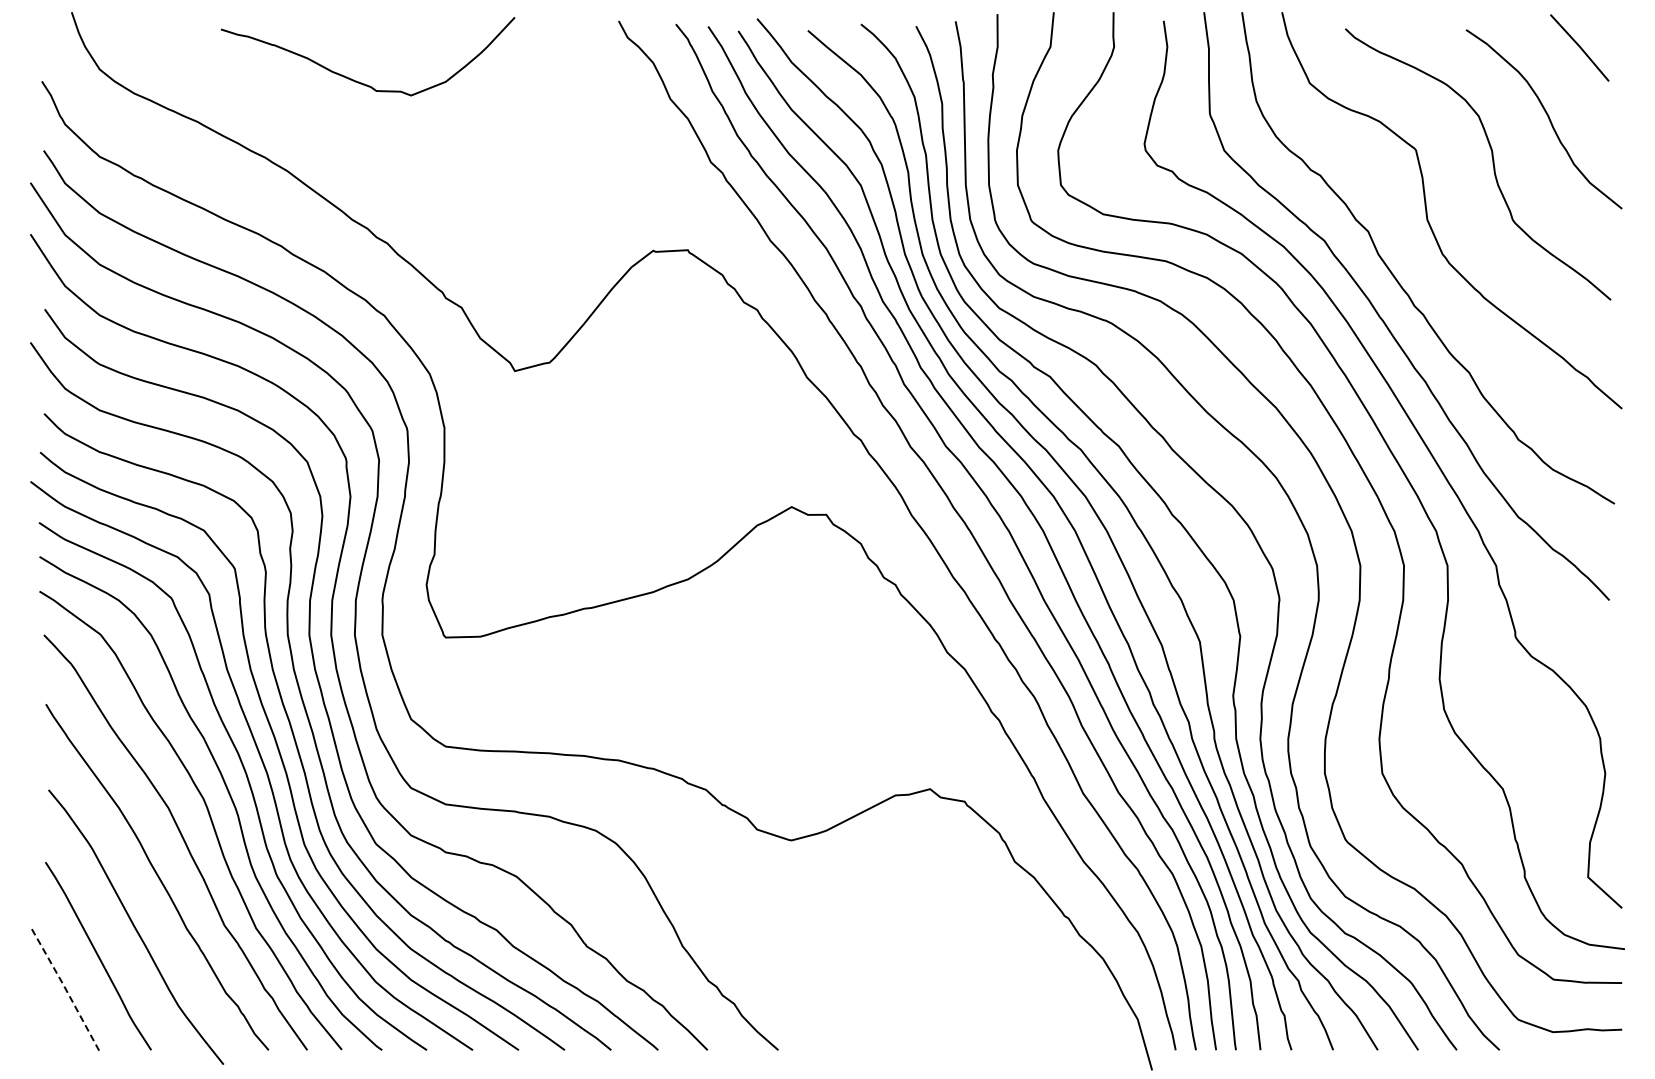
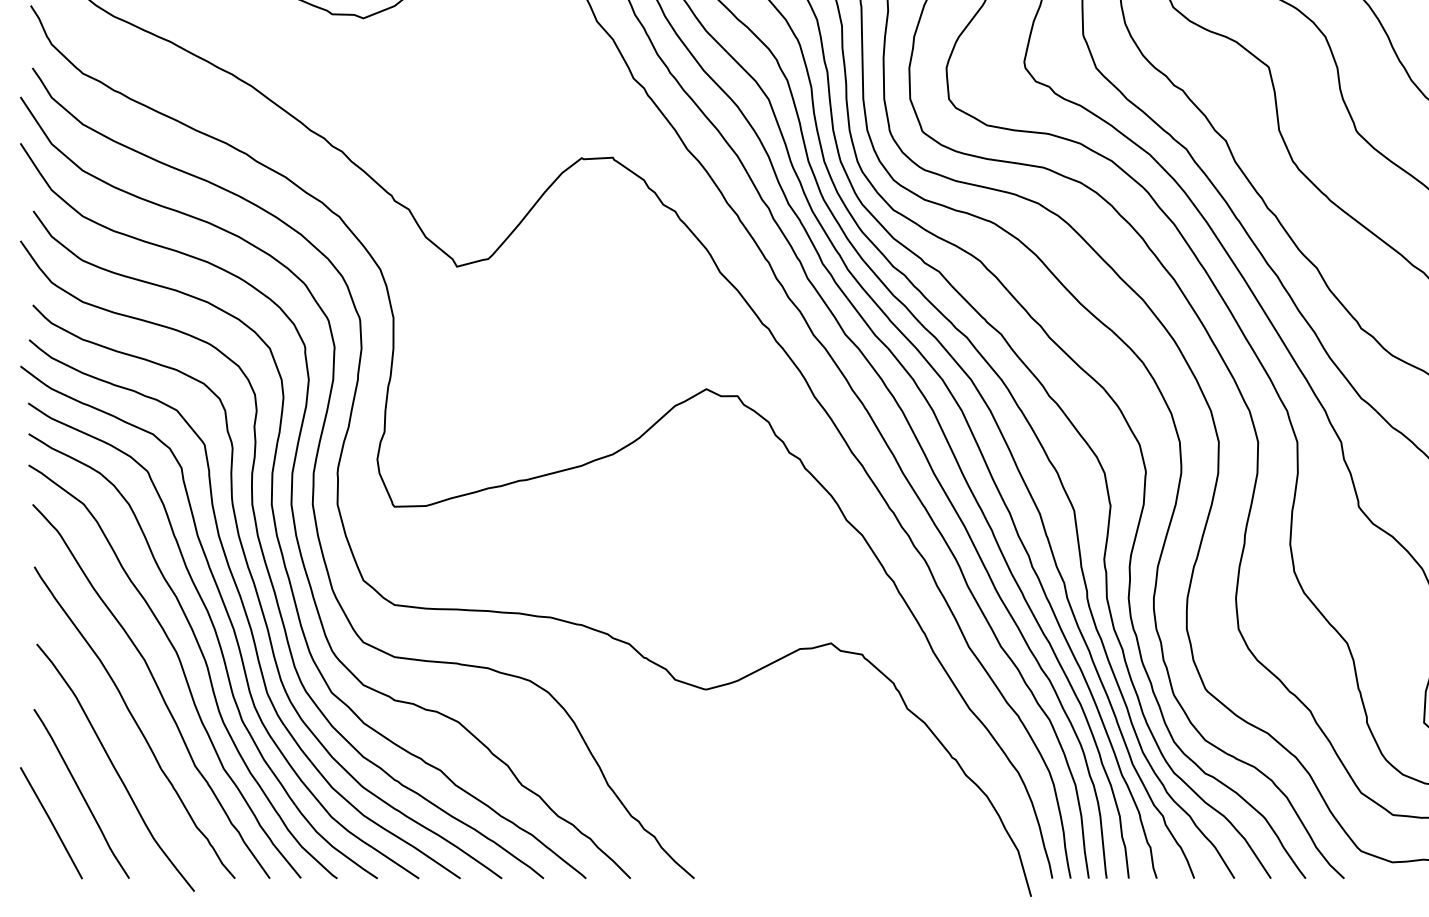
line: (65, 987) -> (52, 822), dashed -> solid

